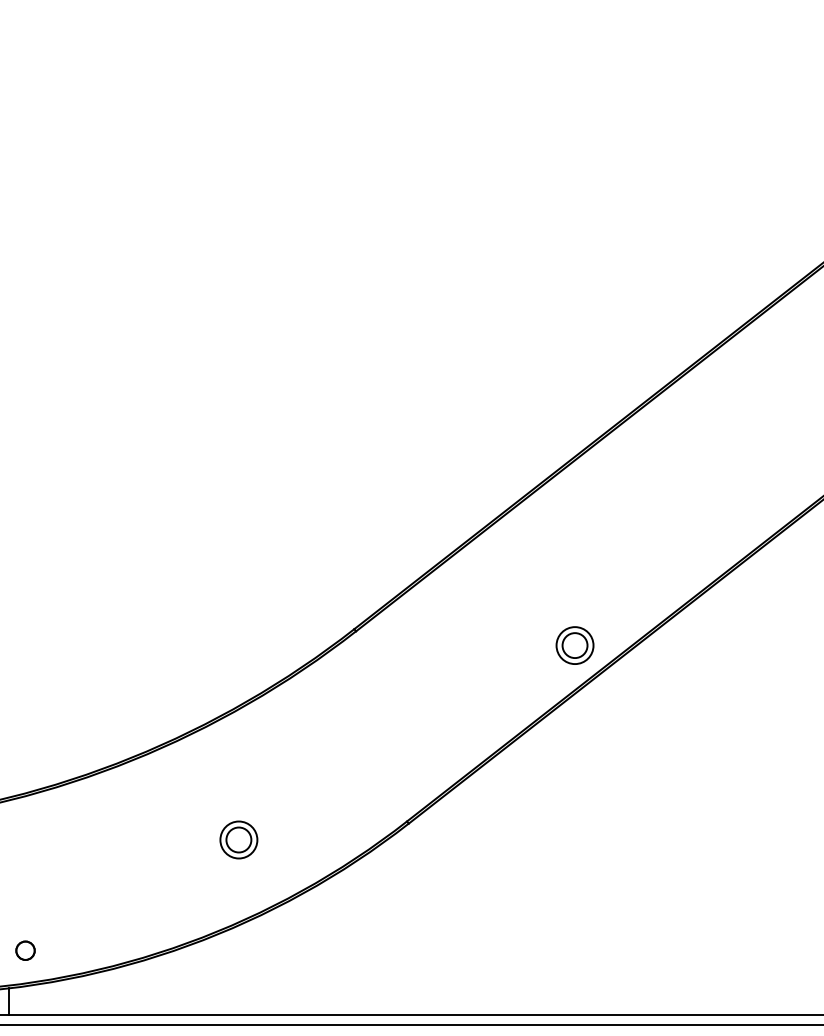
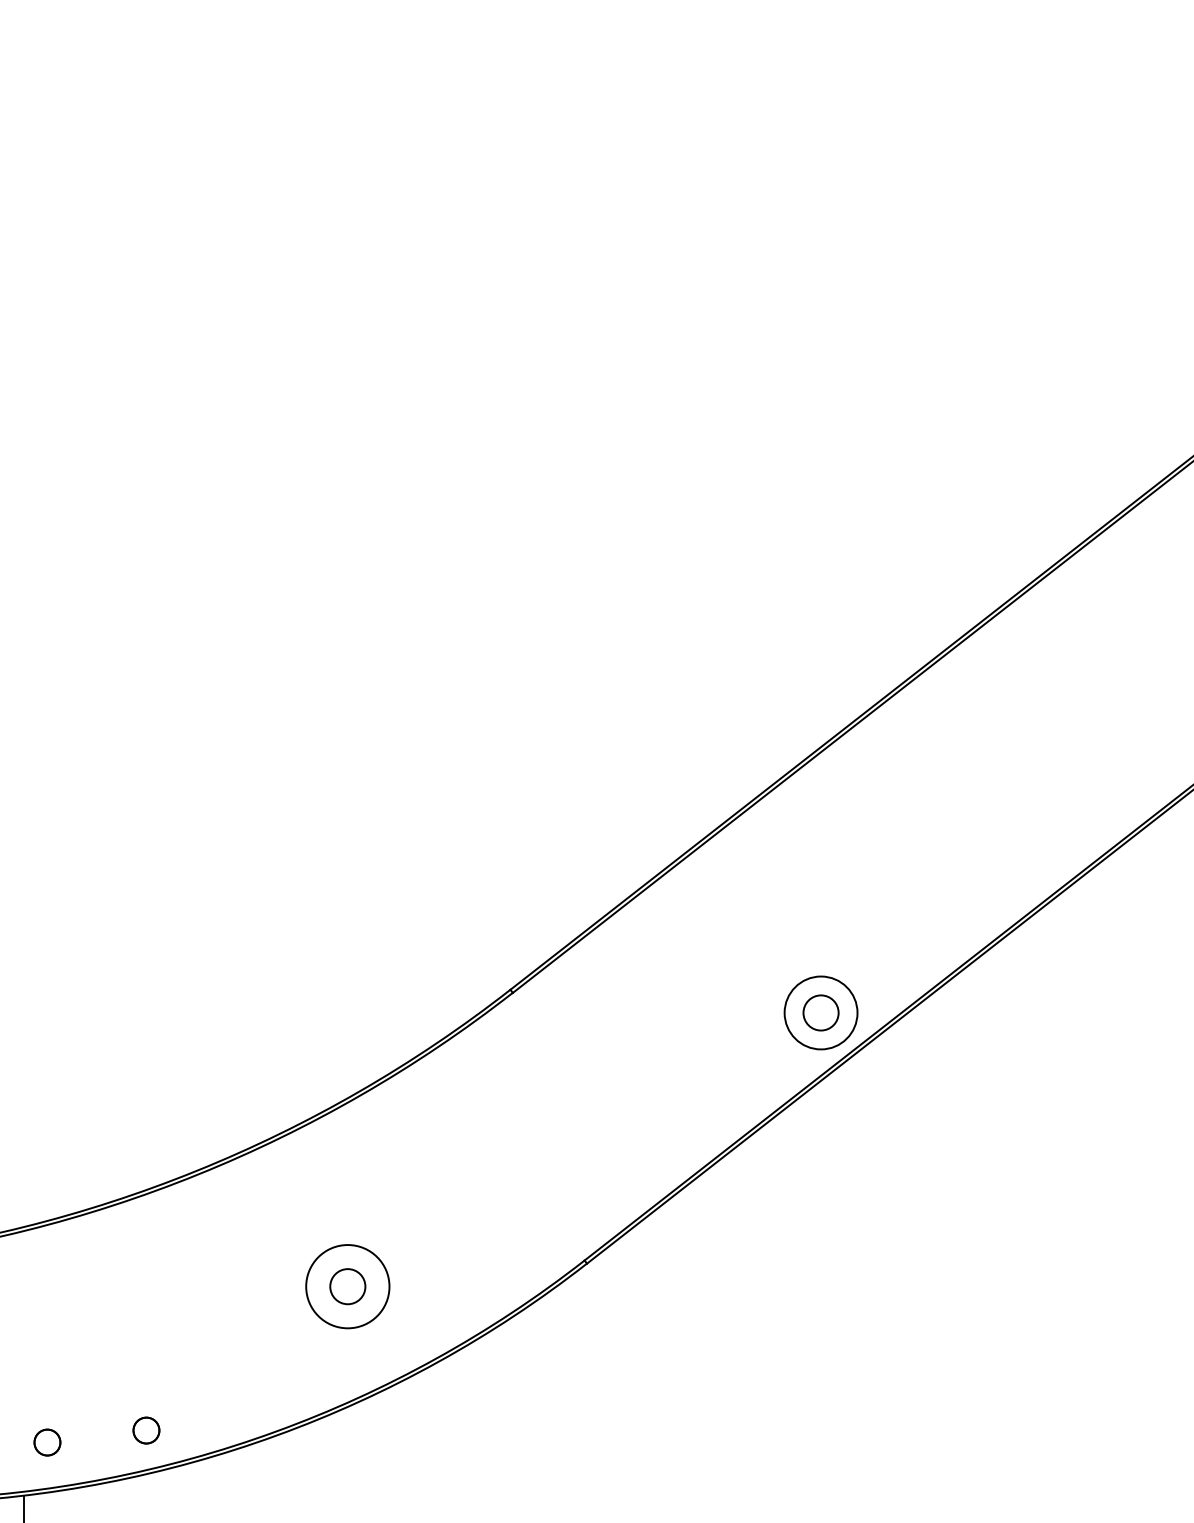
circle: (575, 645) -> (821, 1012), size x1.4
circle: (238, 839) -> (347, 1286), size x1.6
circle: (95, 942) -> (146, 1430), added

